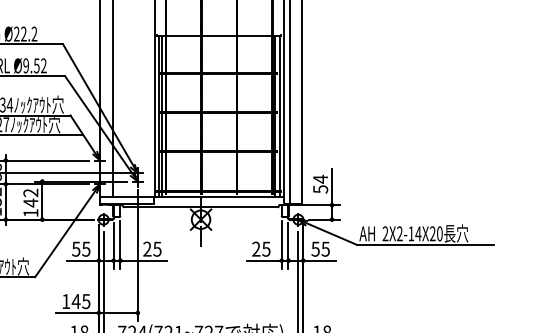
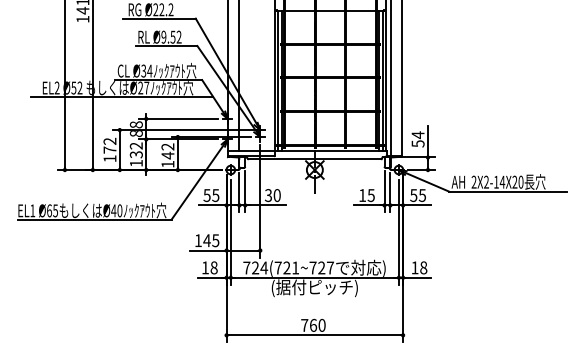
text: (151, 249) -> (272, 195), 25 -> 30
text: (256, 249) -> (362, 195), 25 -> 15

